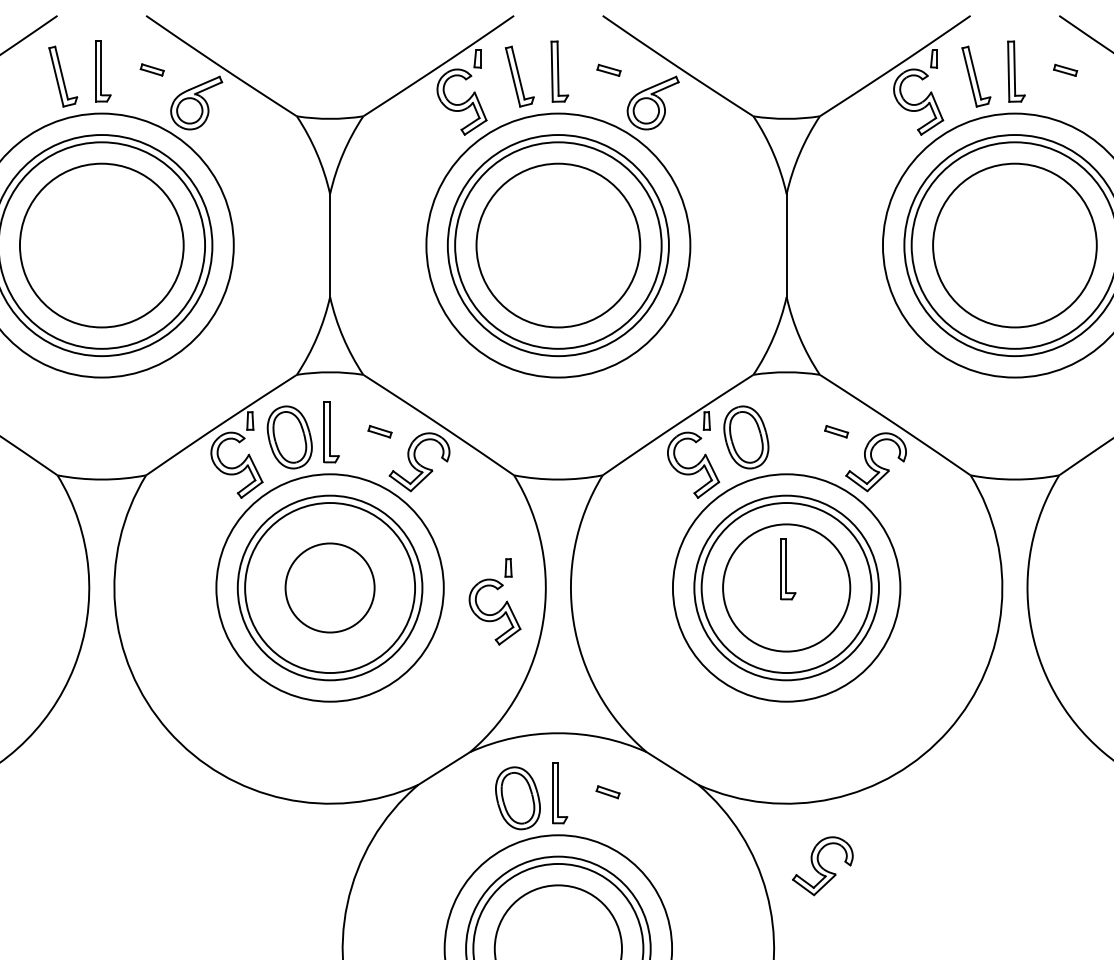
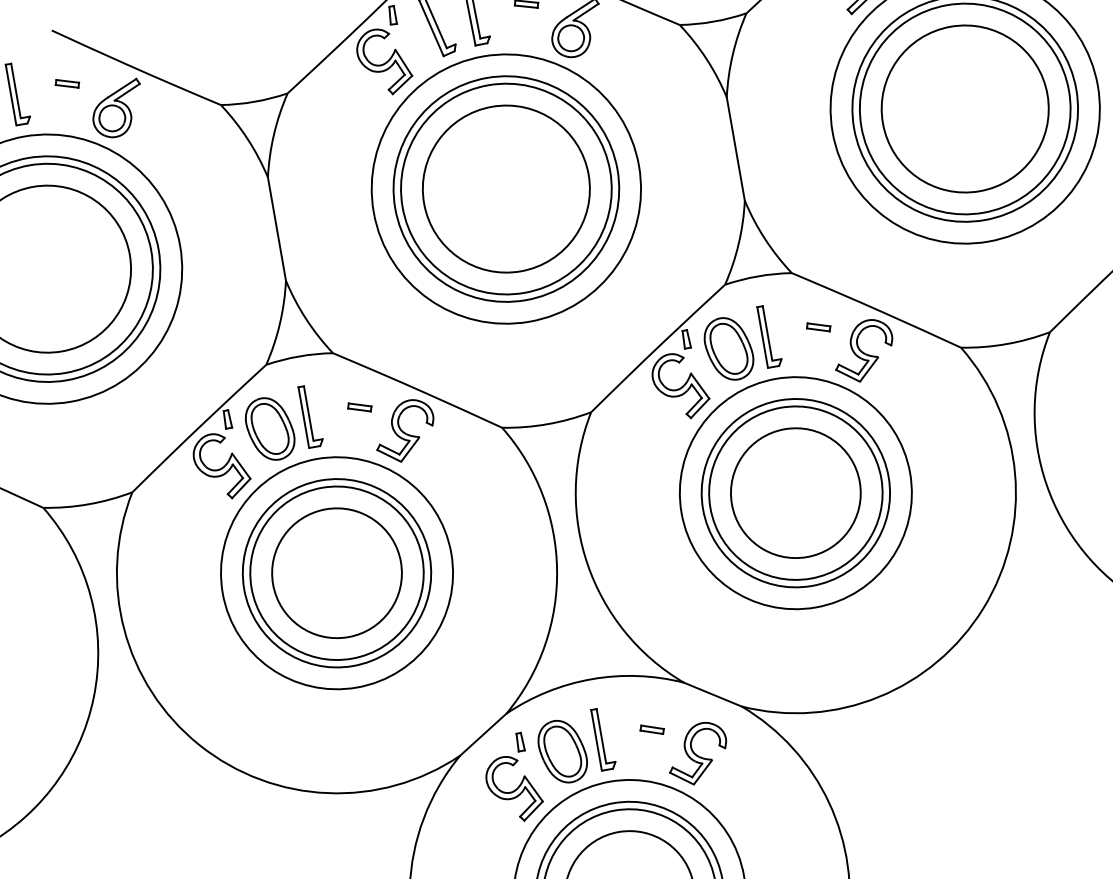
part: (788, 569) -> (770, 336), moved
circle: (329, 587) -> (336, 572), size x1.43
part: (502, 606) -> (520, 781), moved
part: (822, 866) -> (697, 754), moved

